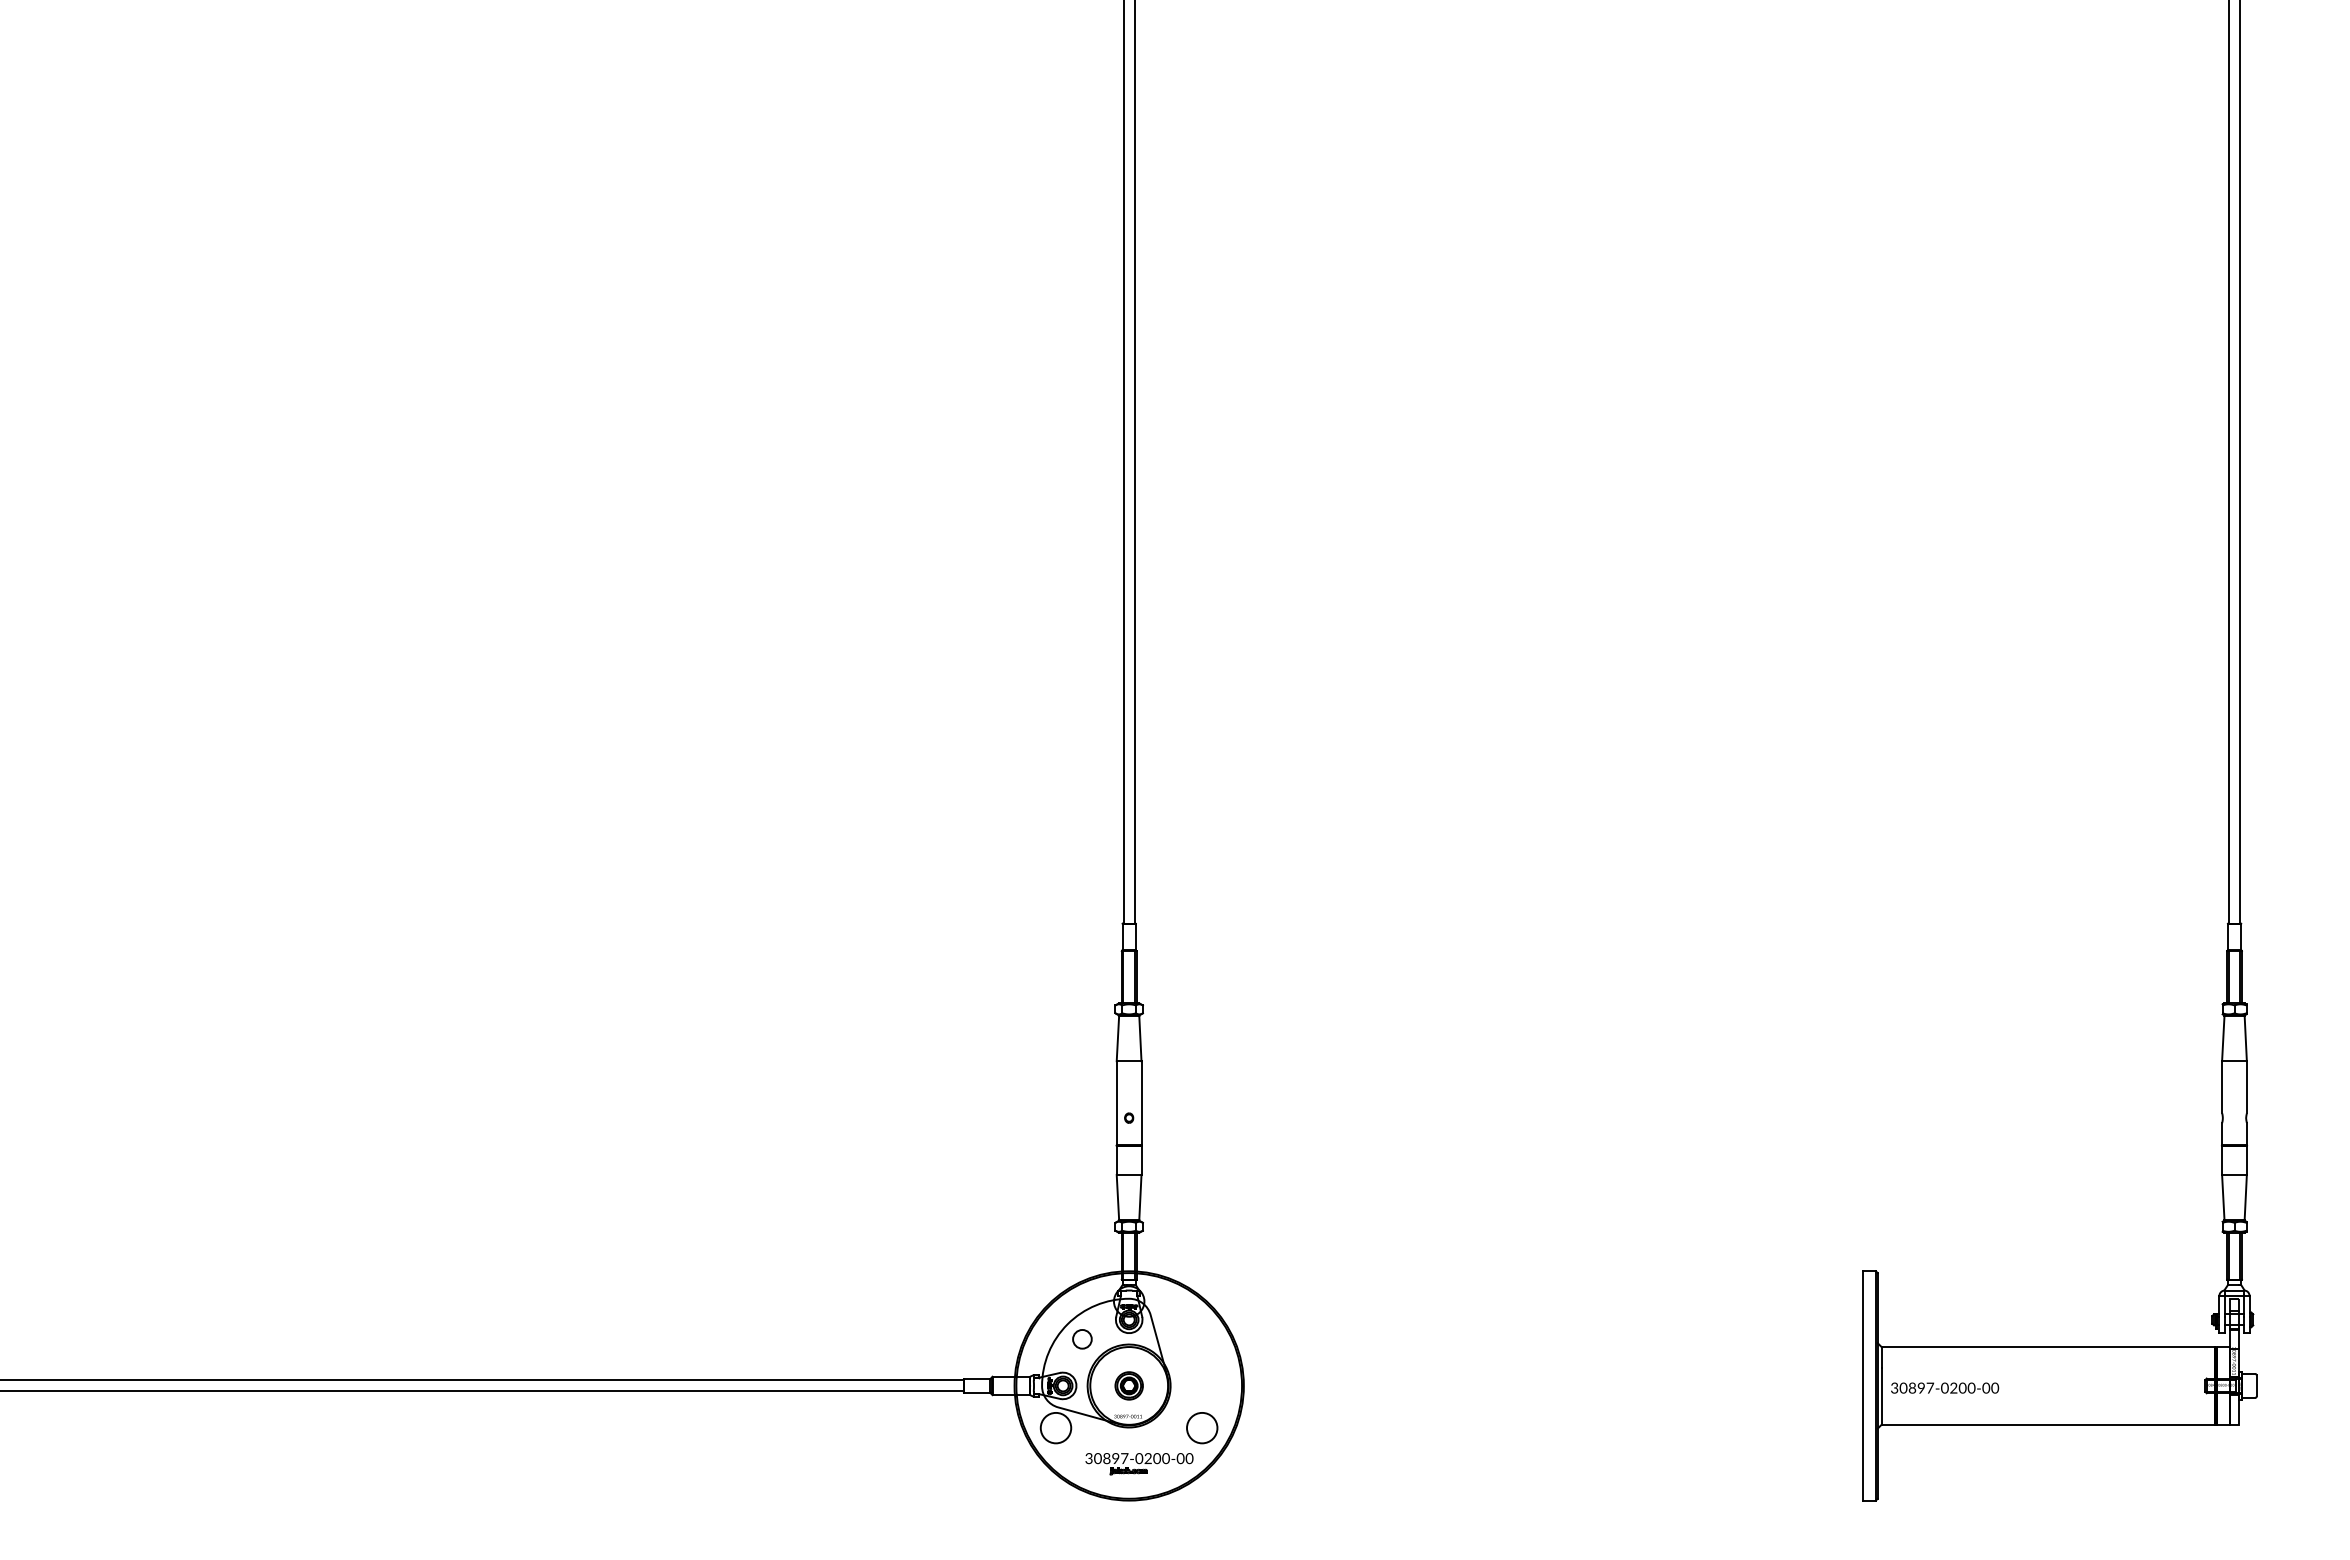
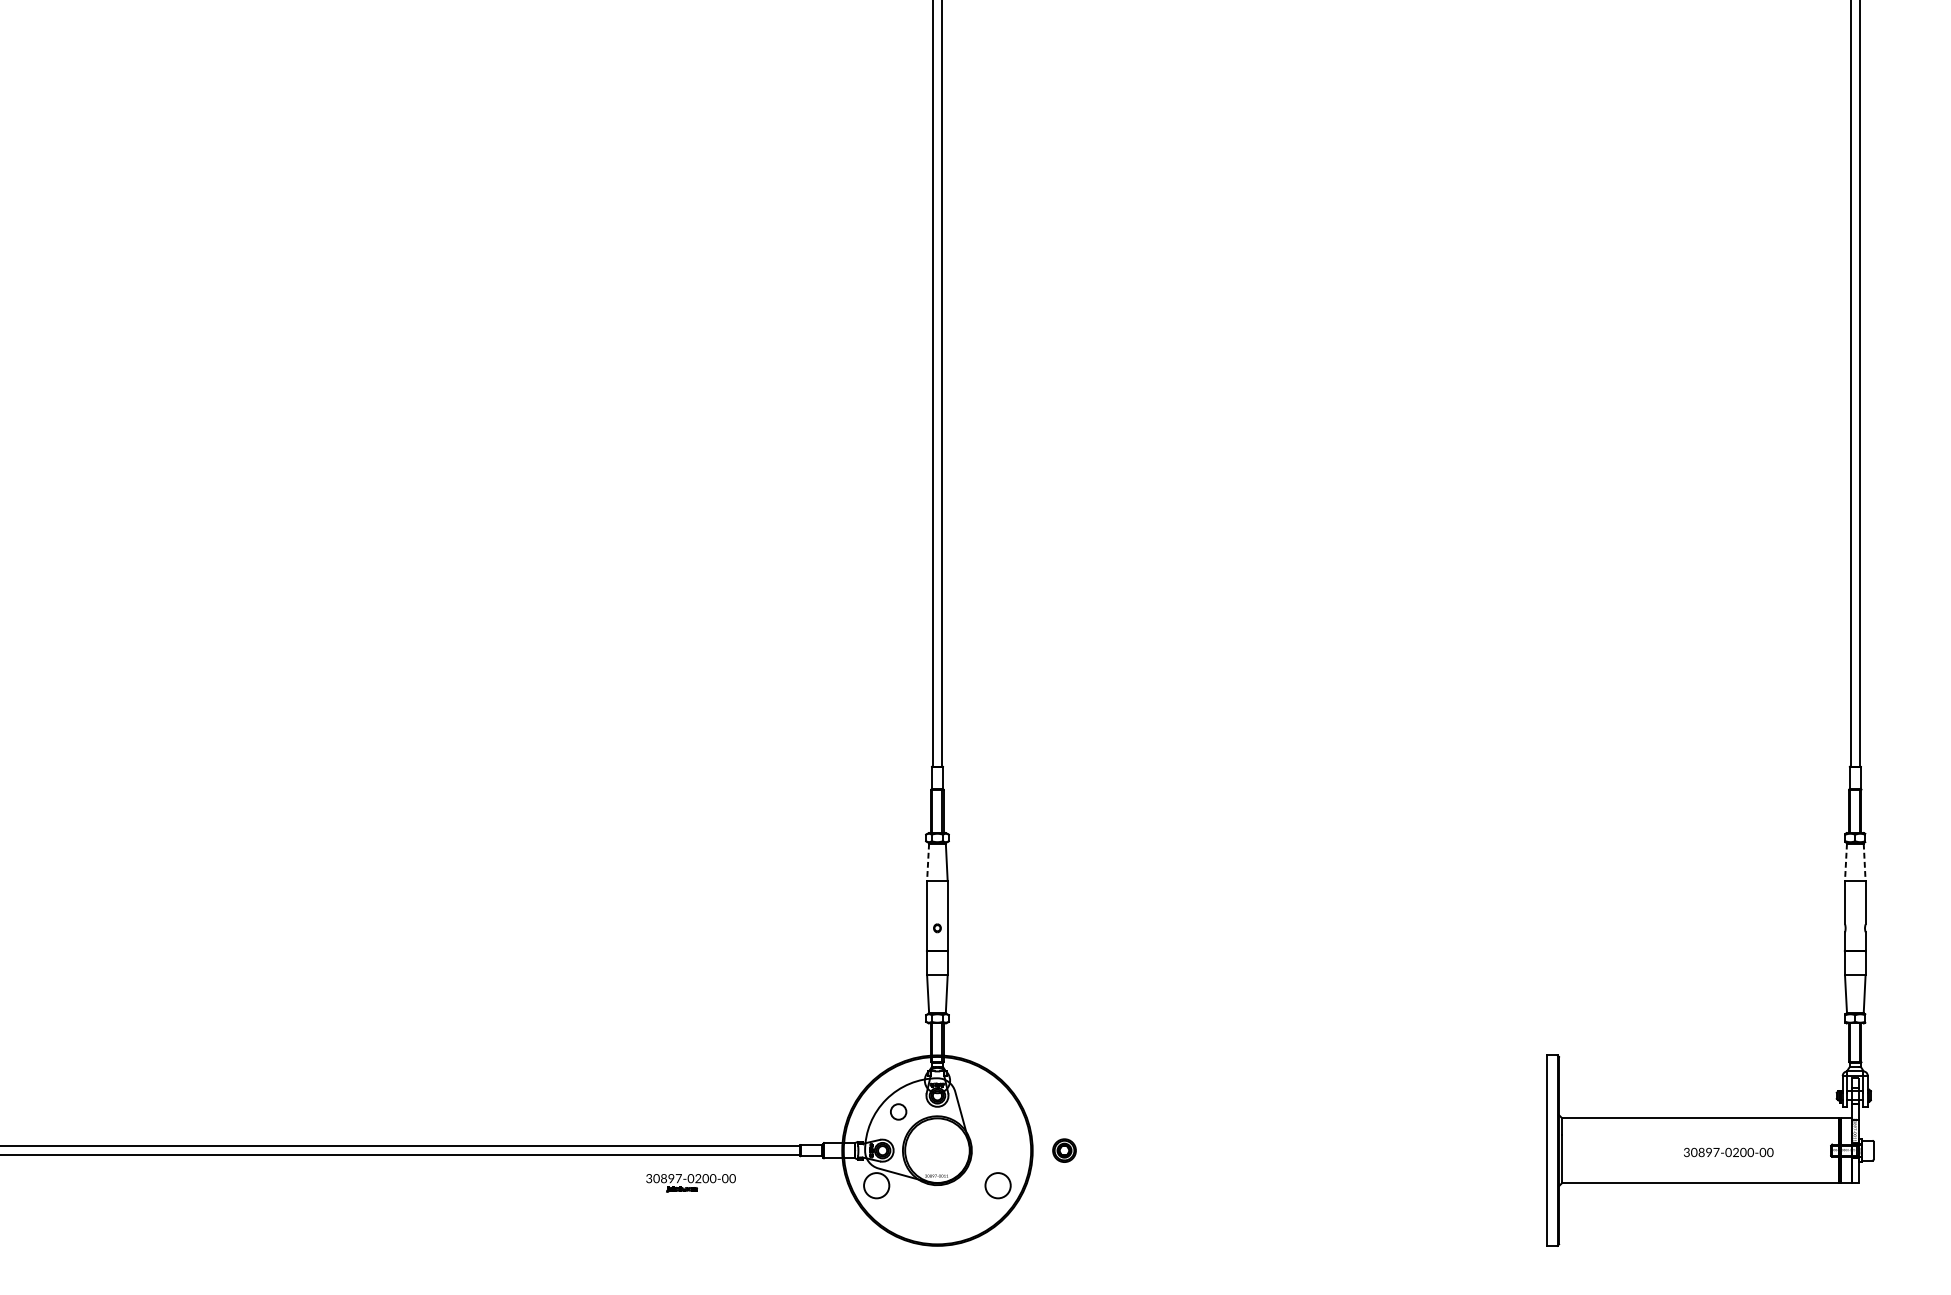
line: (1117, 1038) -> (927, 862), solid -> dashed
line: (2223, 1038) -> (1846, 862), solid -> dashed
line: (2245, 1038) -> (1864, 862), solid -> dashed
part: (1128, 1385) -> (1063, 1150), moved
text: (1945, 1387) -> (1729, 1151), moved
part: (1139, 1464) -> (691, 1183), moved

